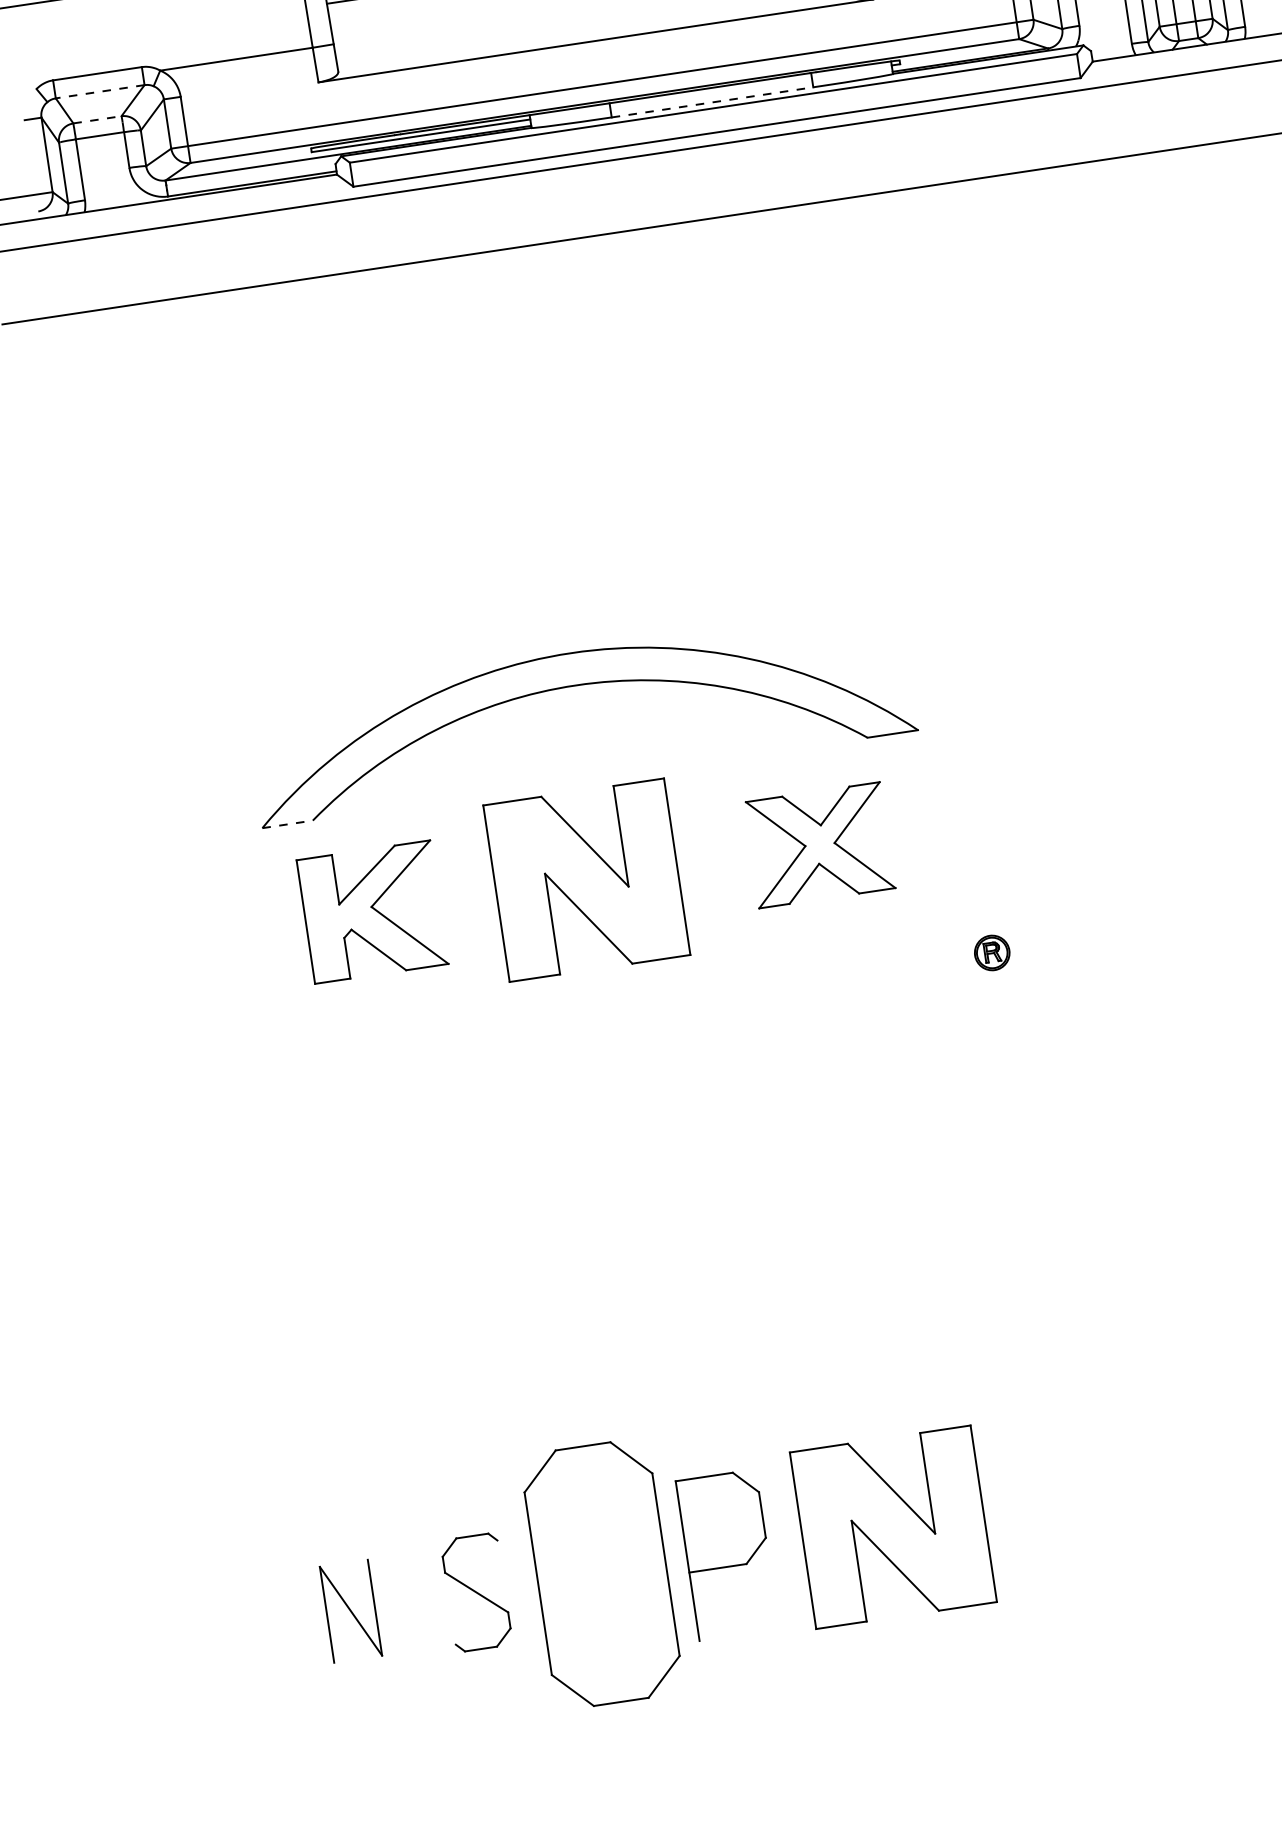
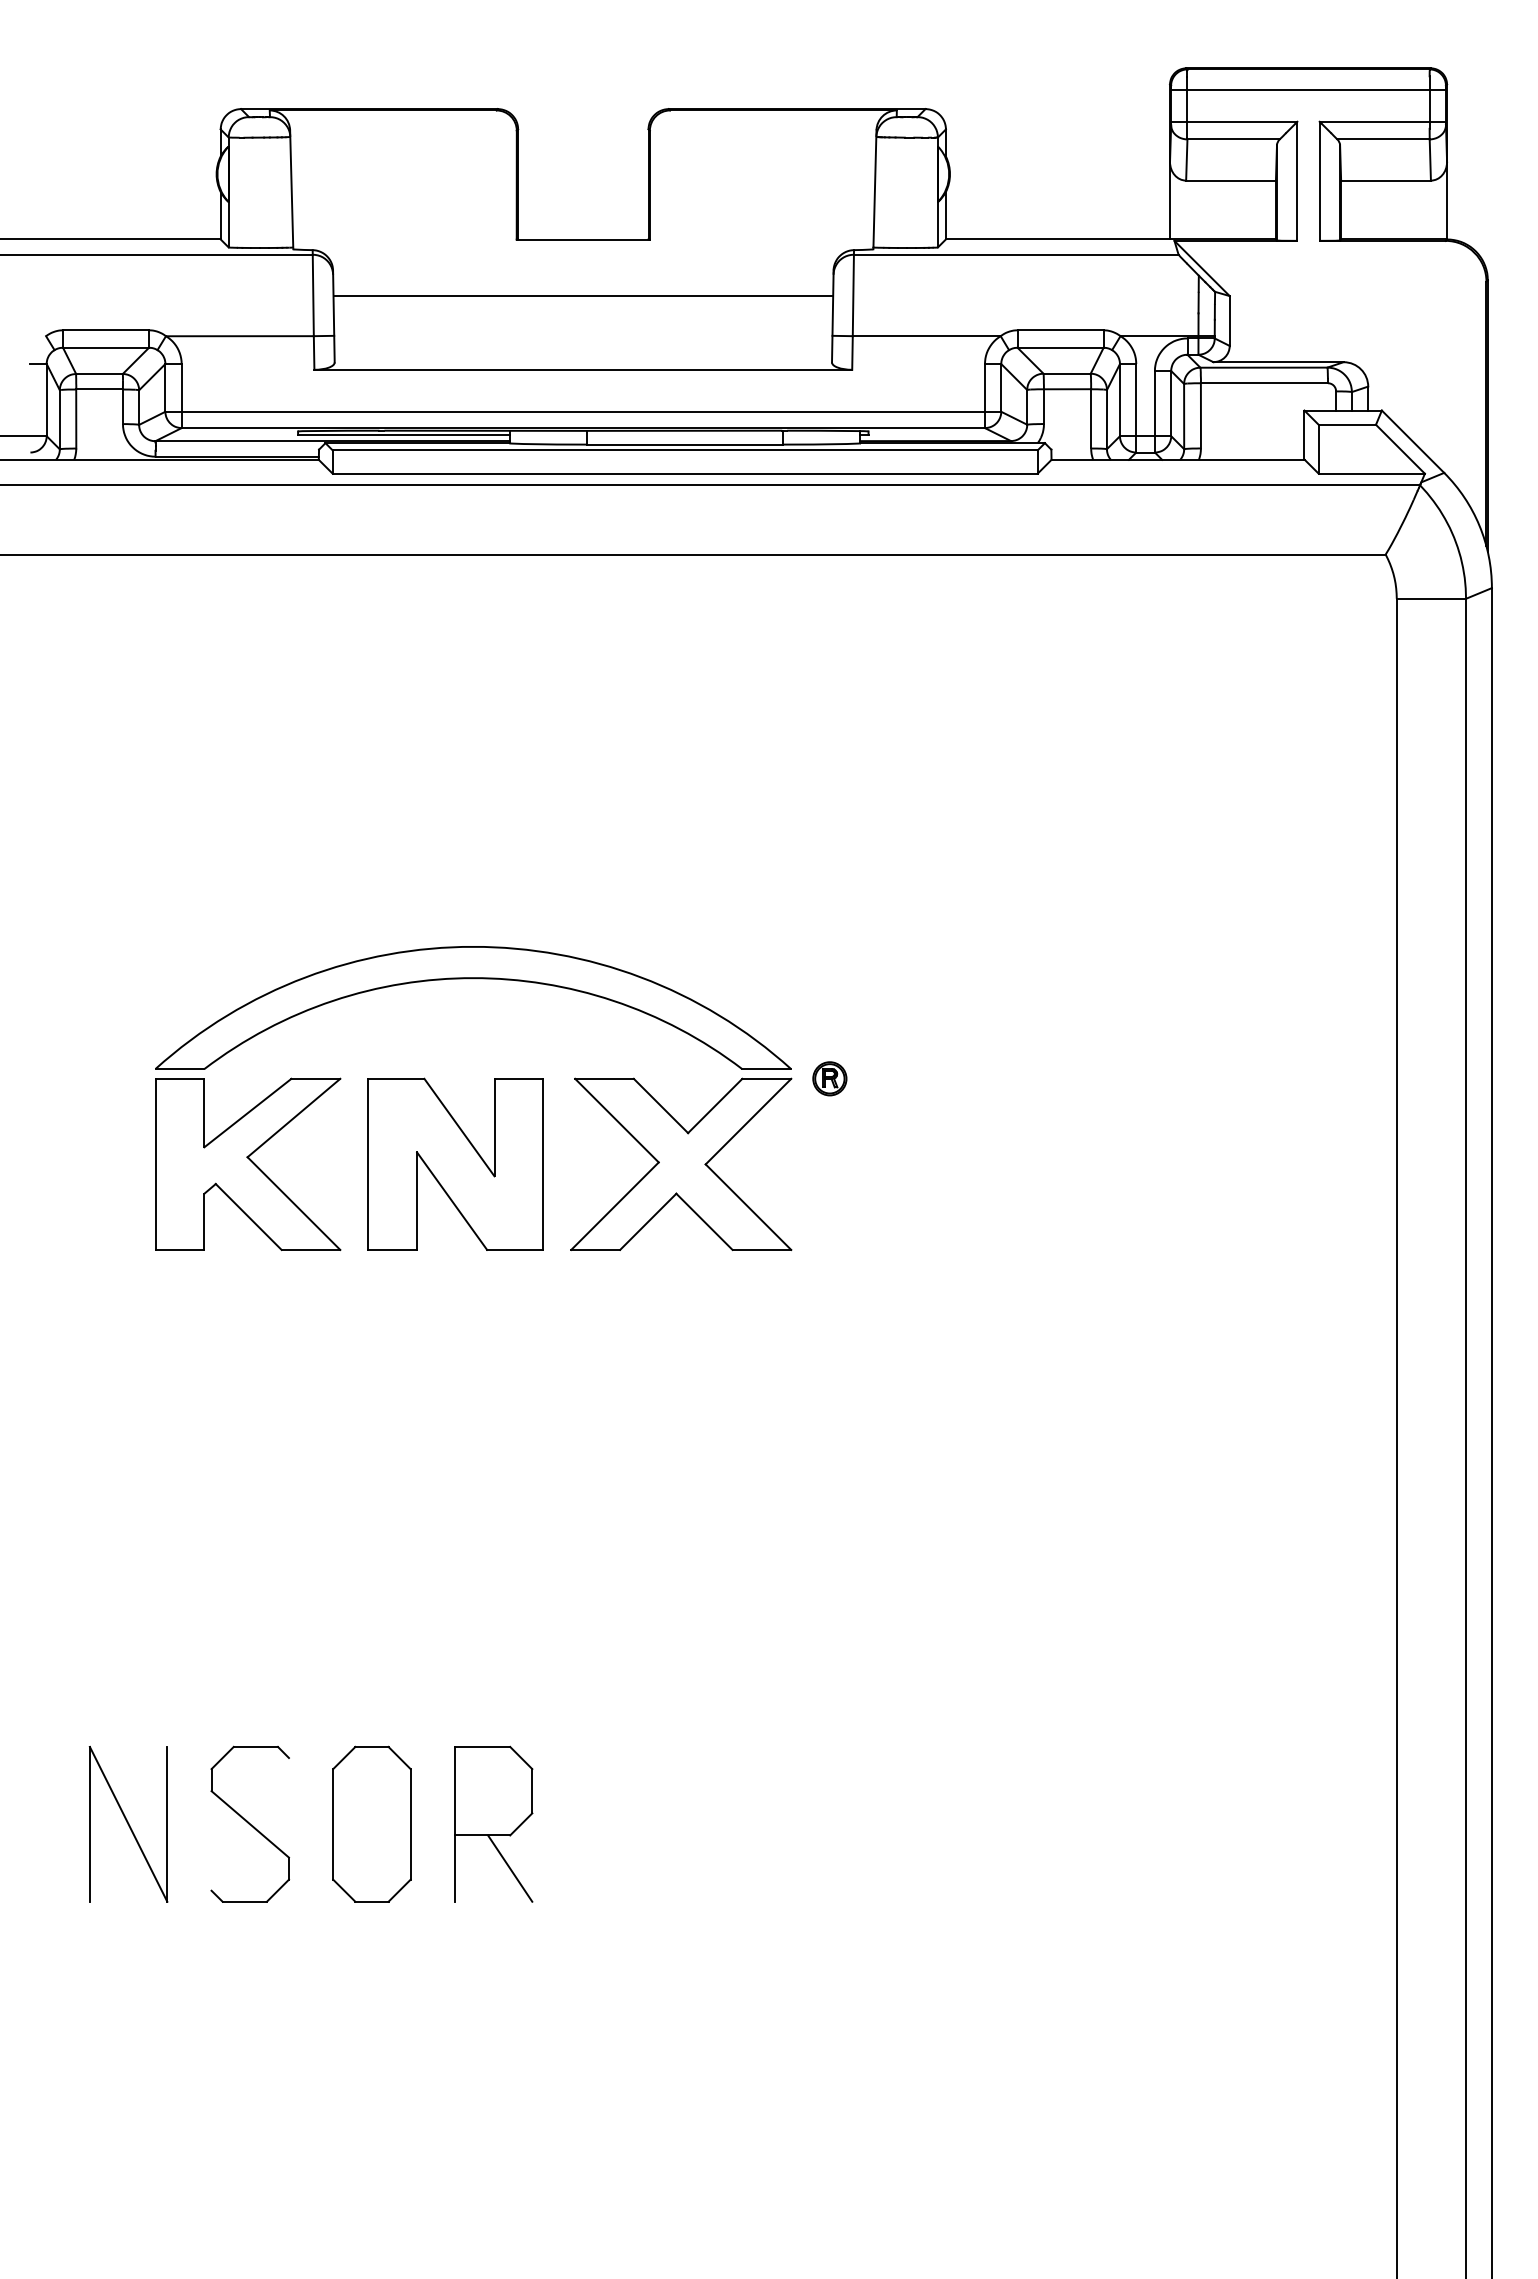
line: (99, 91) -> (105, 347), dashed -> solid
line: (712, 102) -> (685, 444), dashed -> solid
line: (97, 119) -> (99, 373), dashed -> solid
line: (288, 824) -> (180, 1069), dashed -> solid
part: (819, 844) -> (681, 1163), size x1.67
part: (372, 911) -> (248, 1163), size x1.43
part: (991, 952) -> (829, 1078), moved
part: (892, 1526) -> (654, 1820), removed
part: (601, 1573) -> (371, 1823), size x0.62
part: (476, 1591) -> (250, 1823), size x1.43
line: (751, 1598) -> (510, 1868), added
part: (350, 1610) -> (128, 1823), size x1.67

